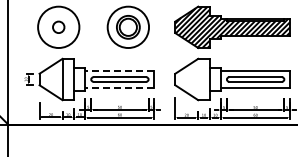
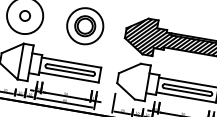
line: (119, 70) -> (71, 62), dashed -> solid
line: (119, 88) -> (68, 77), dashed -> solid

